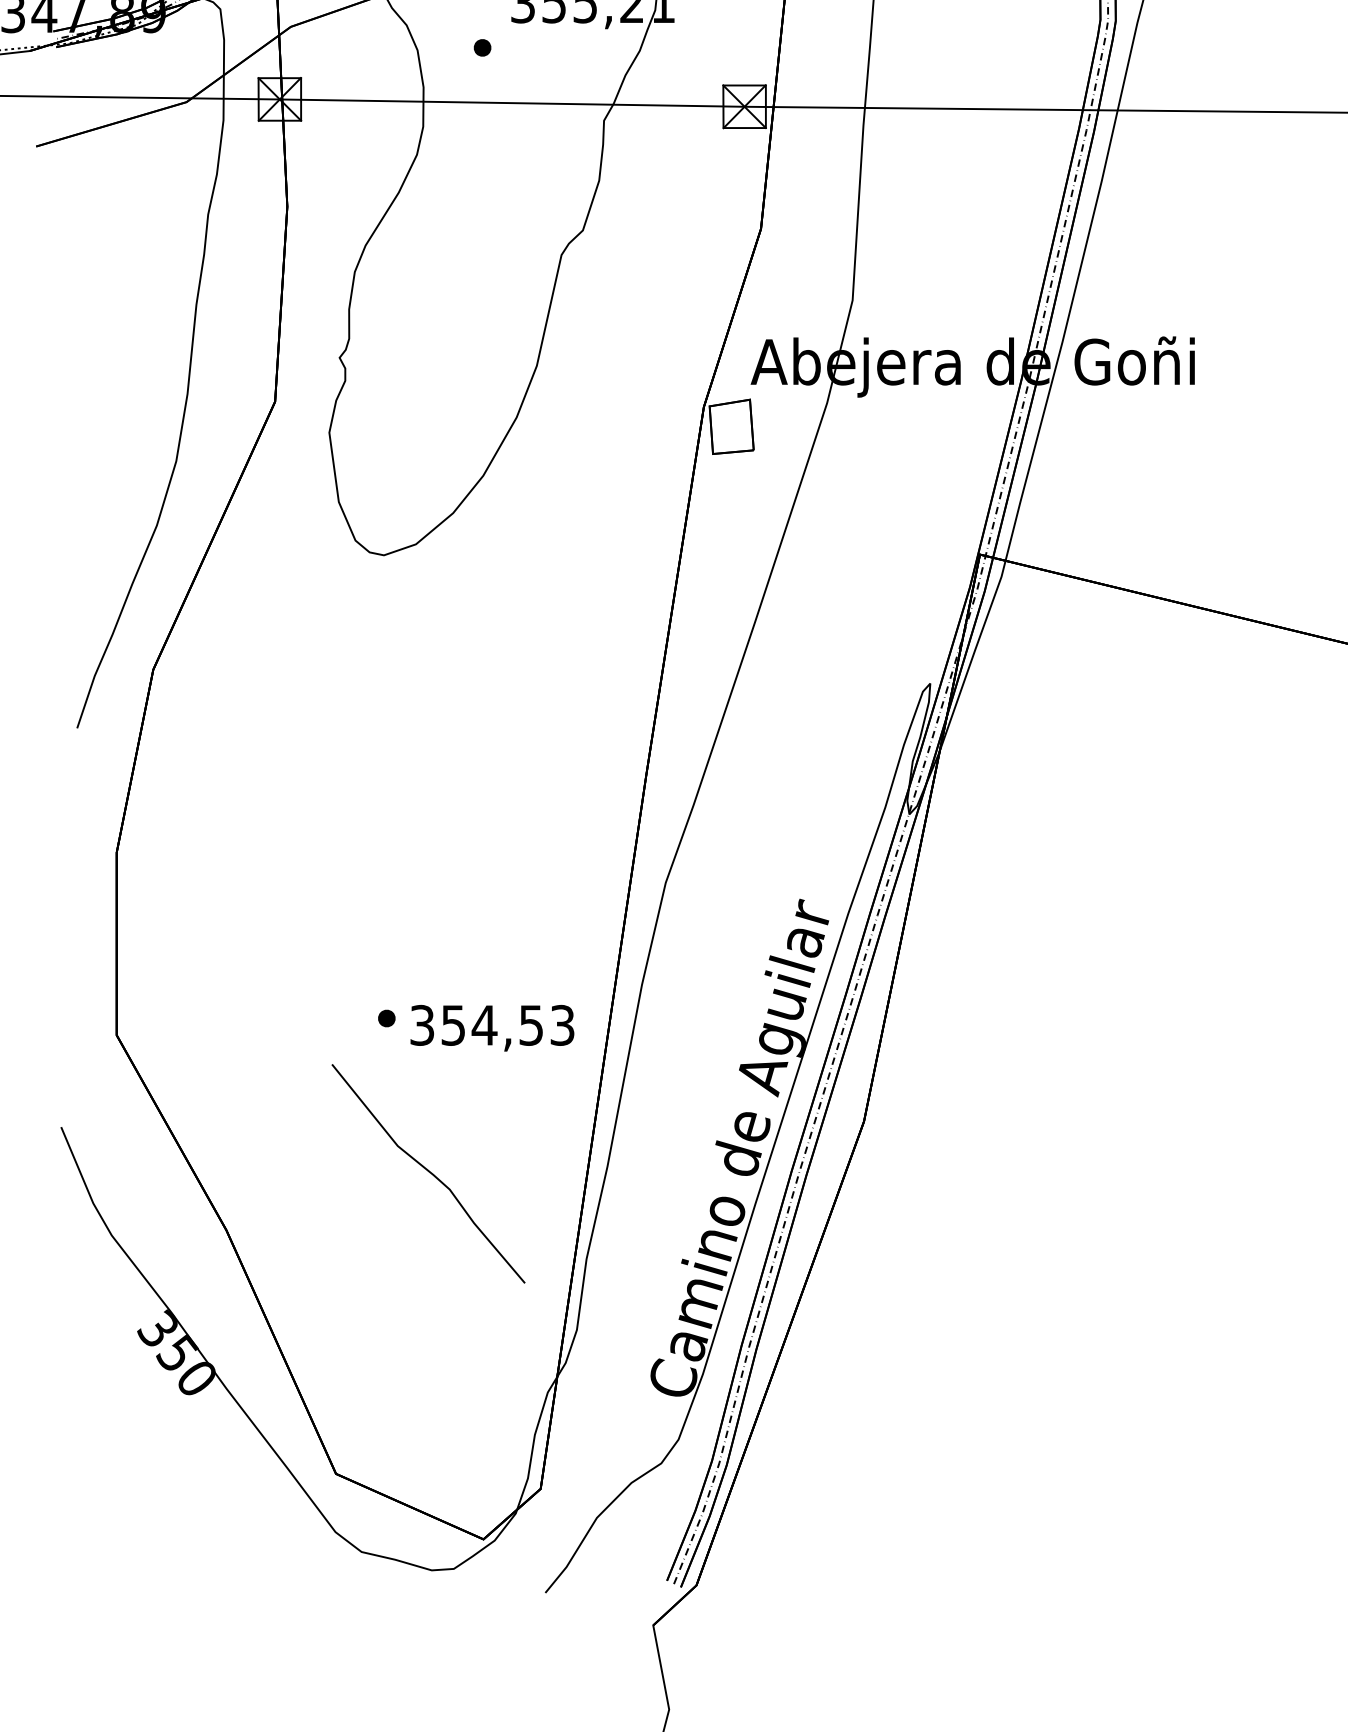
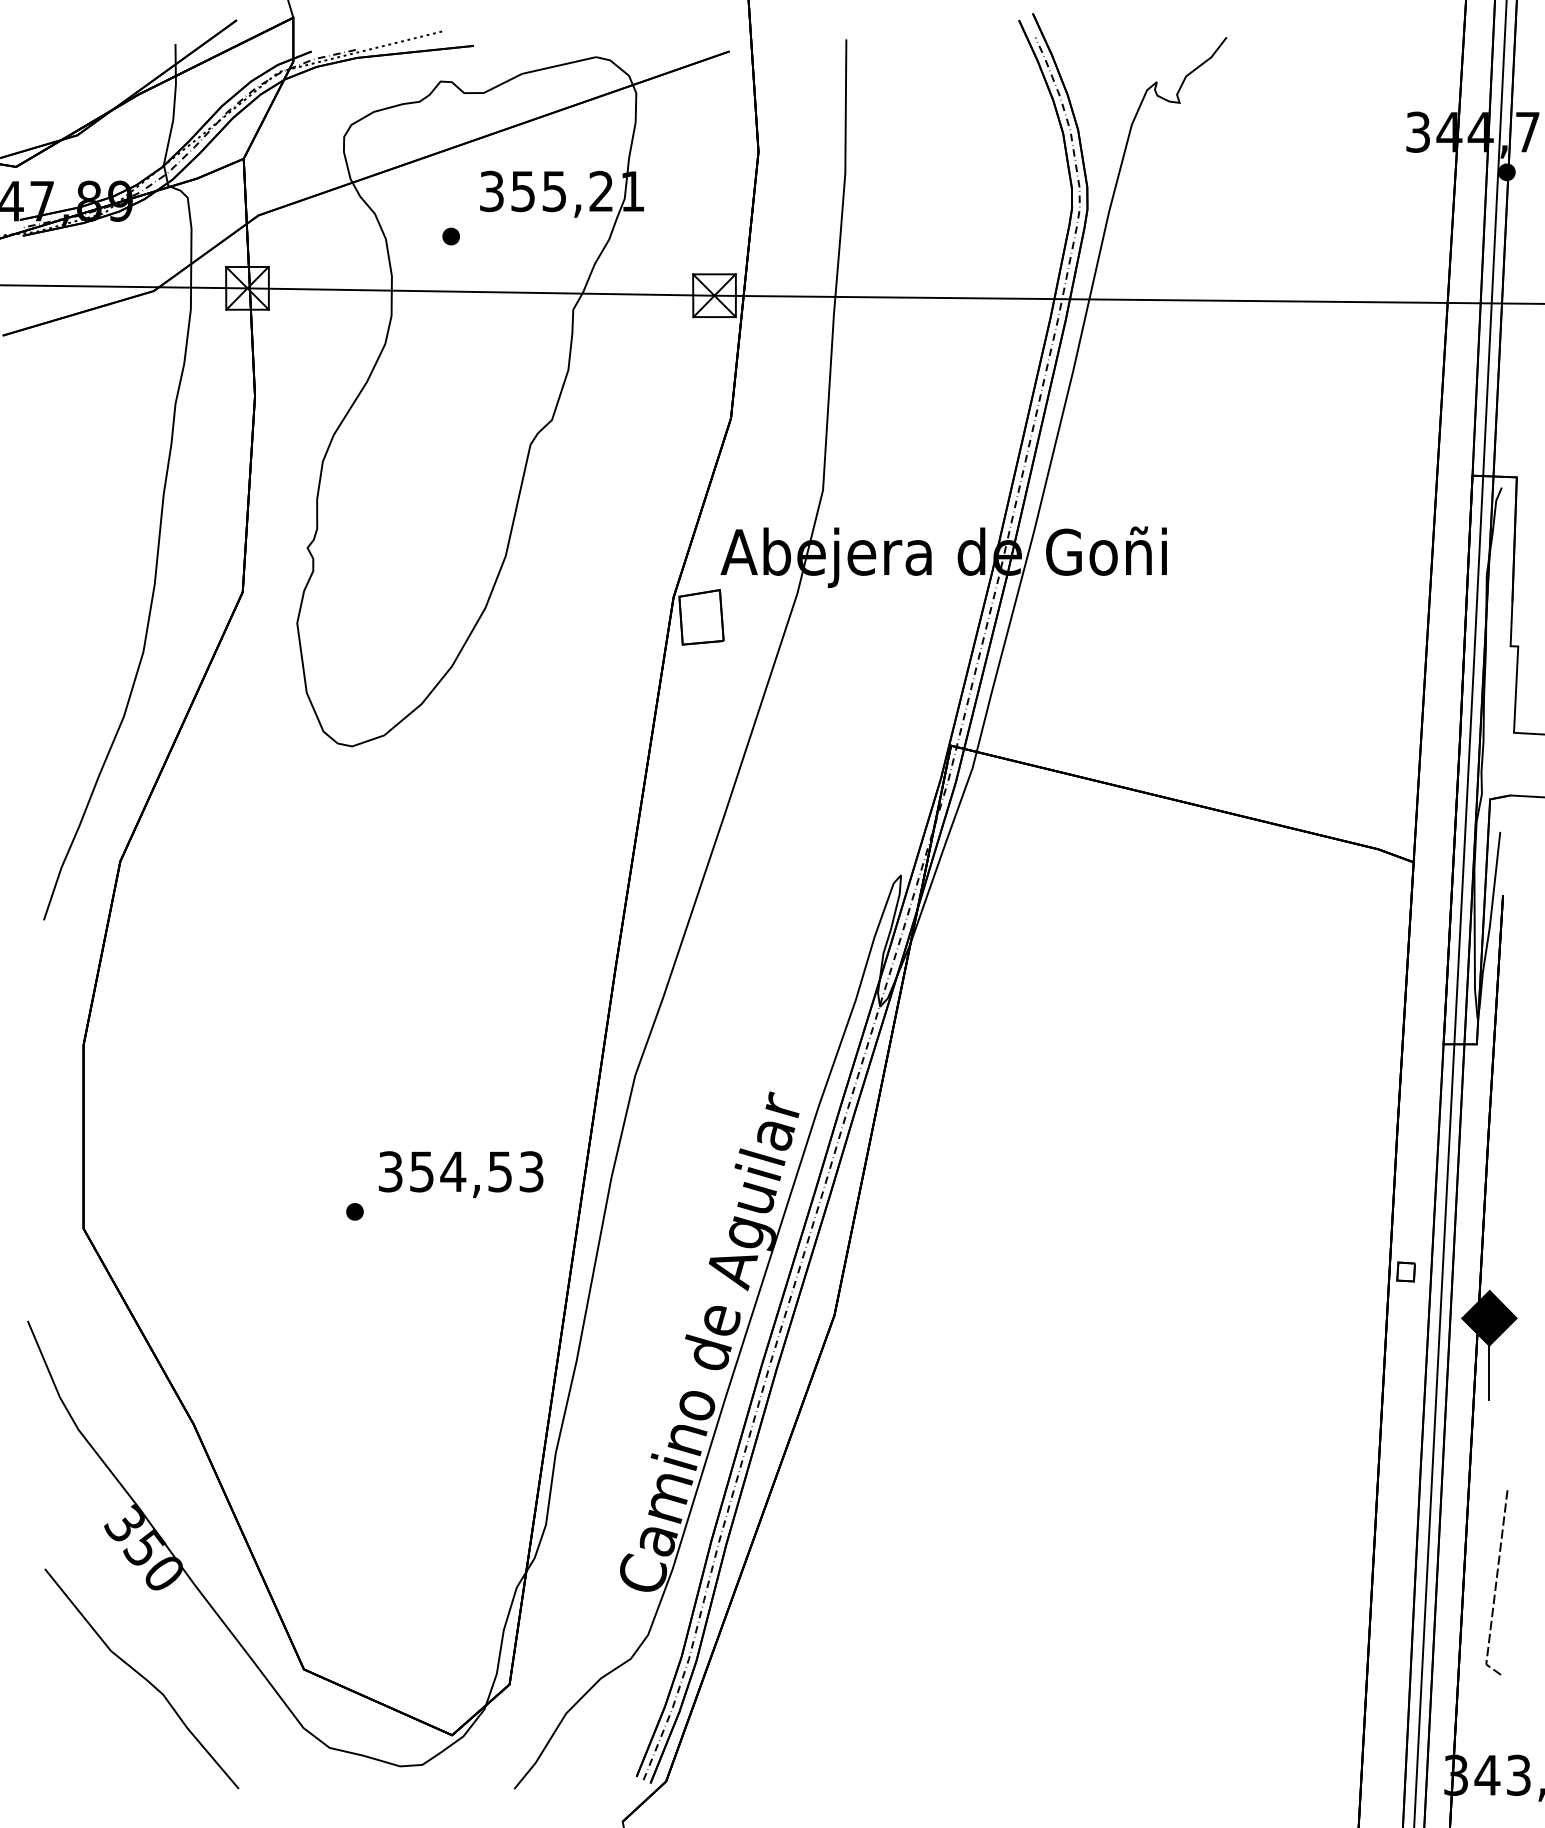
text: (491, 1028) -> (460, 1174), moved
curve: (429, 1172) -> (142, 1677), moved

